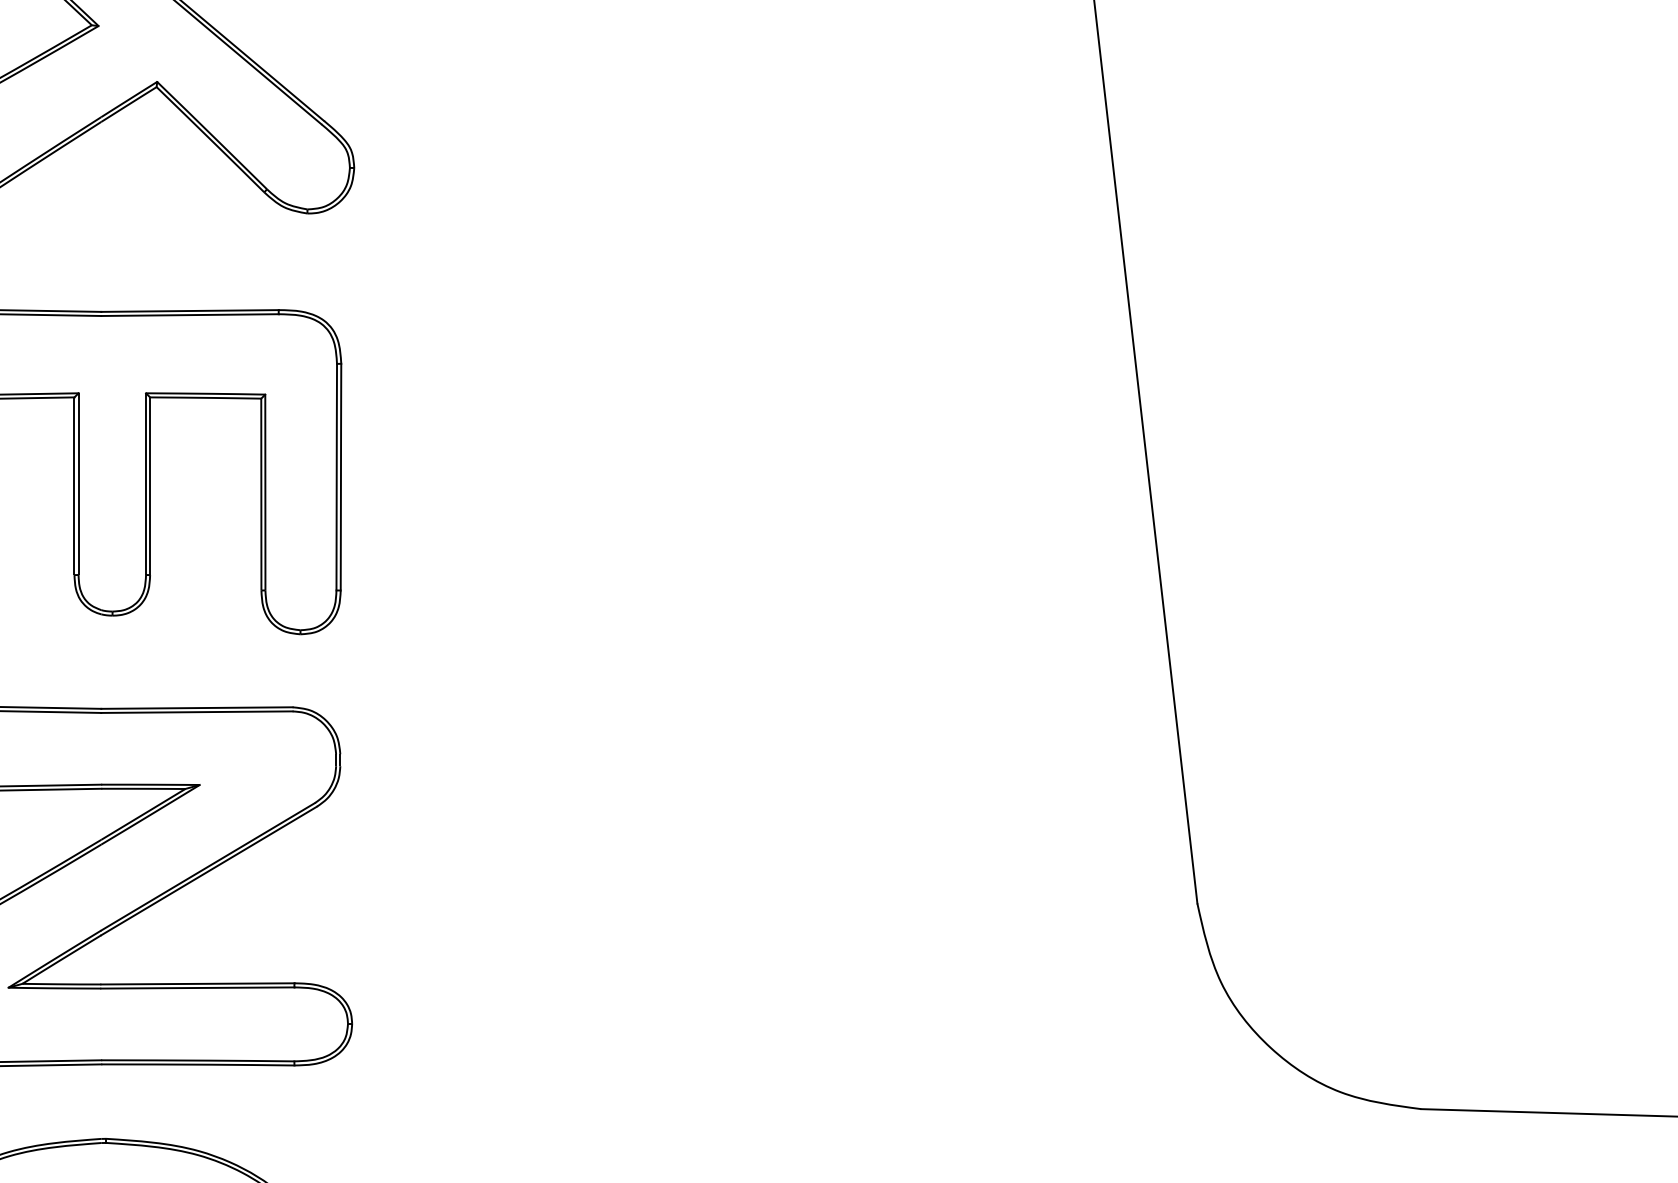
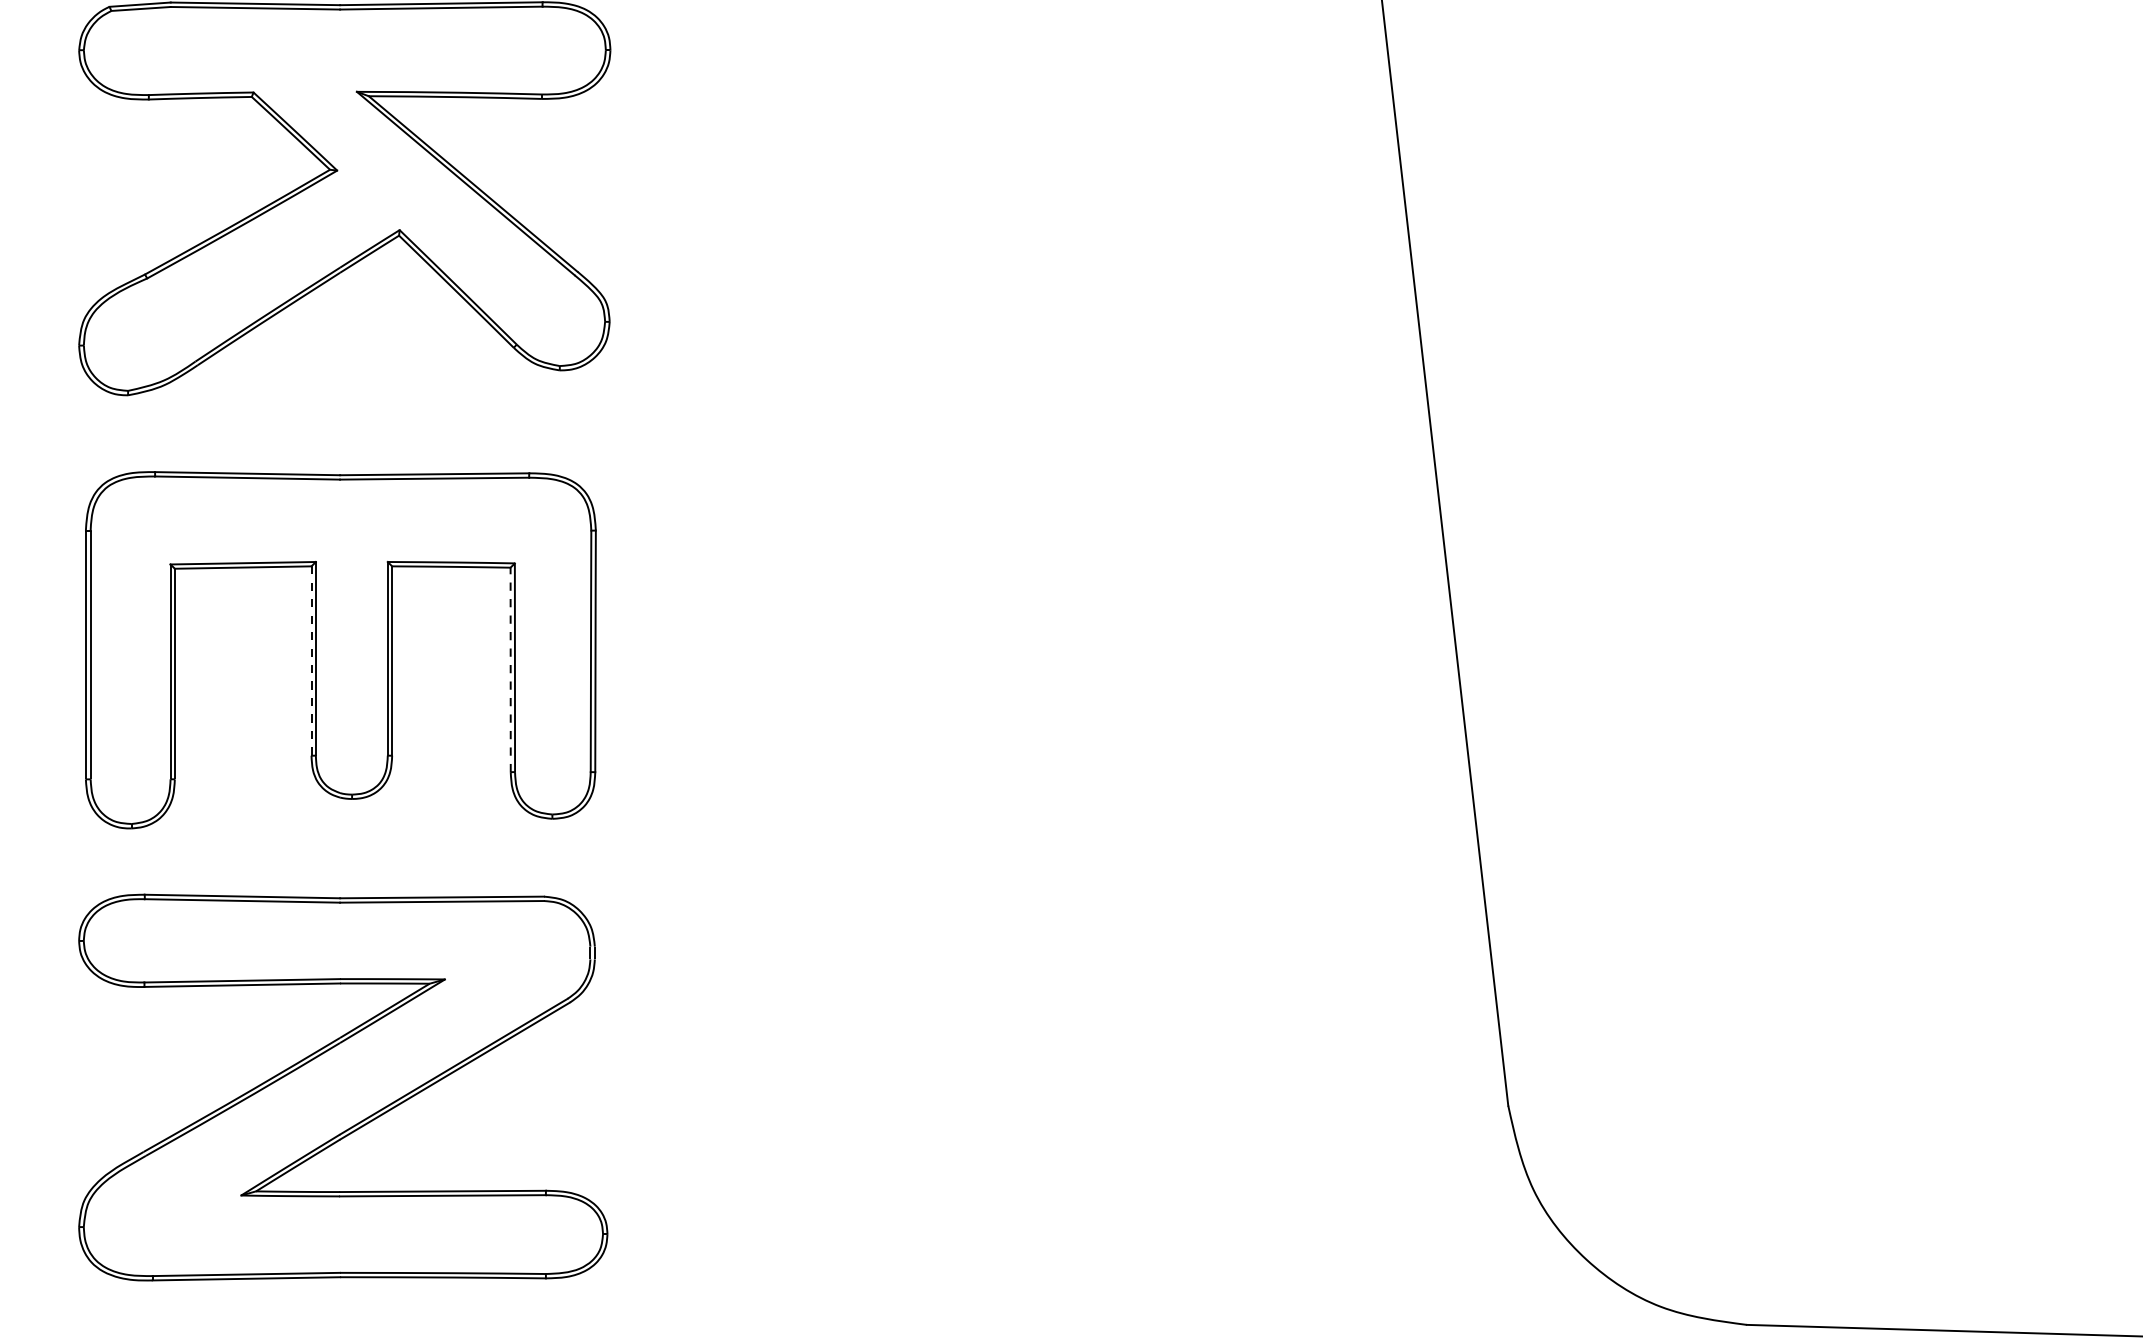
line: (74, 485) -> (311, 660), solid -> dashed
line: (261, 494) -> (510, 669), solid -> dashed

